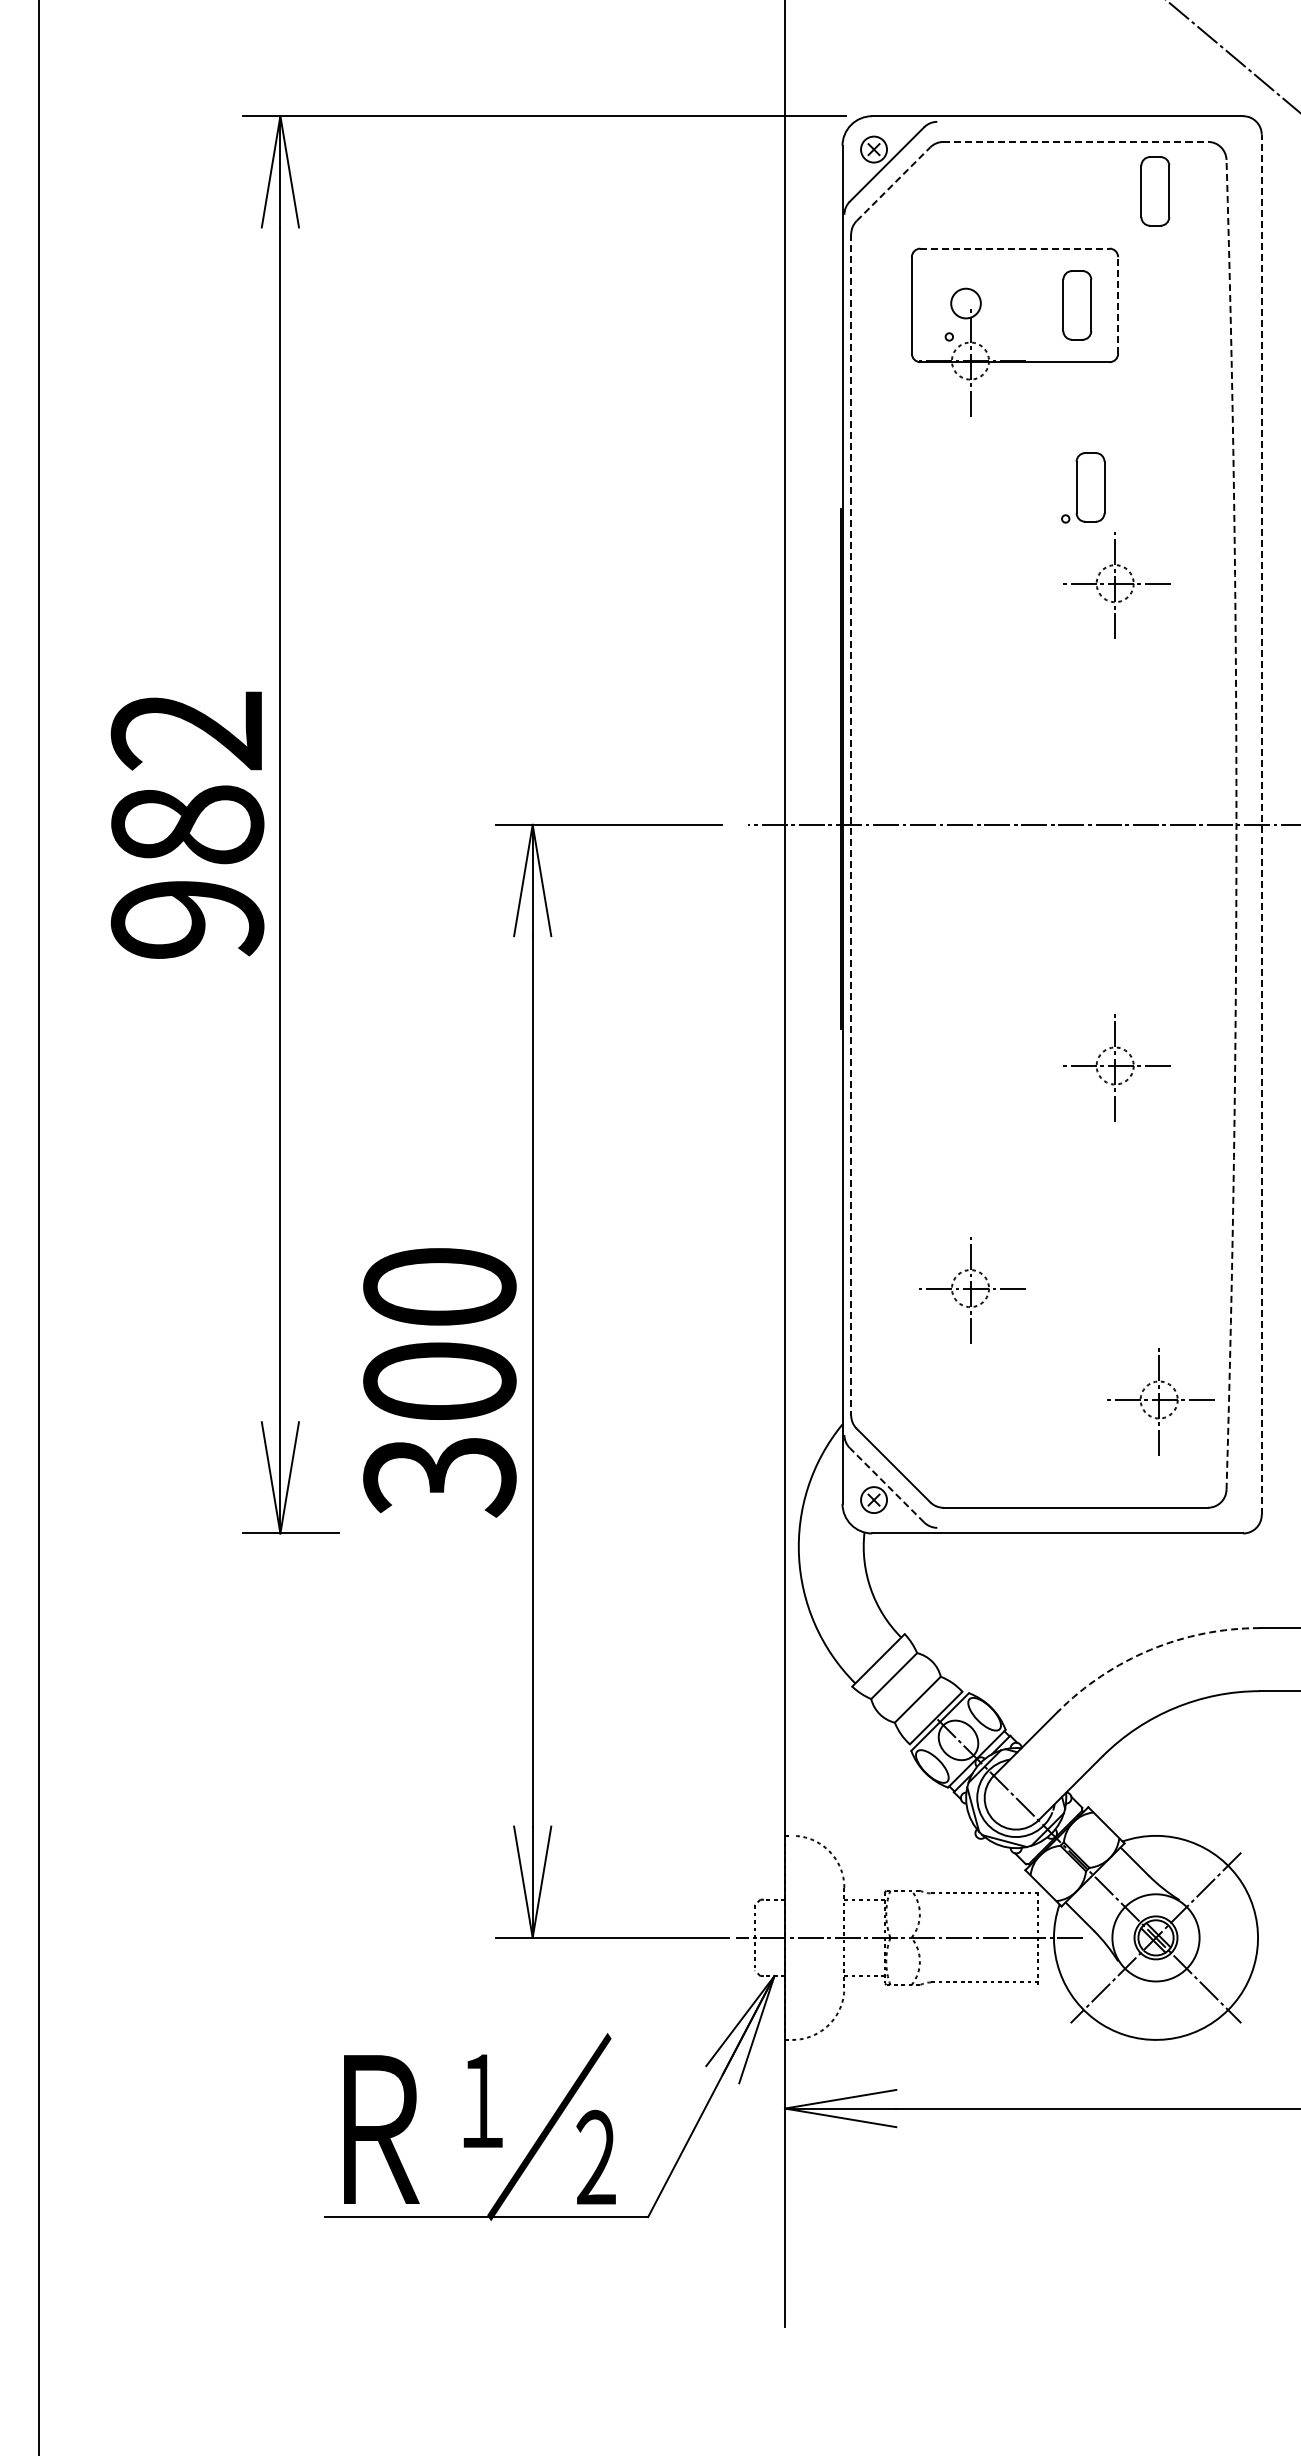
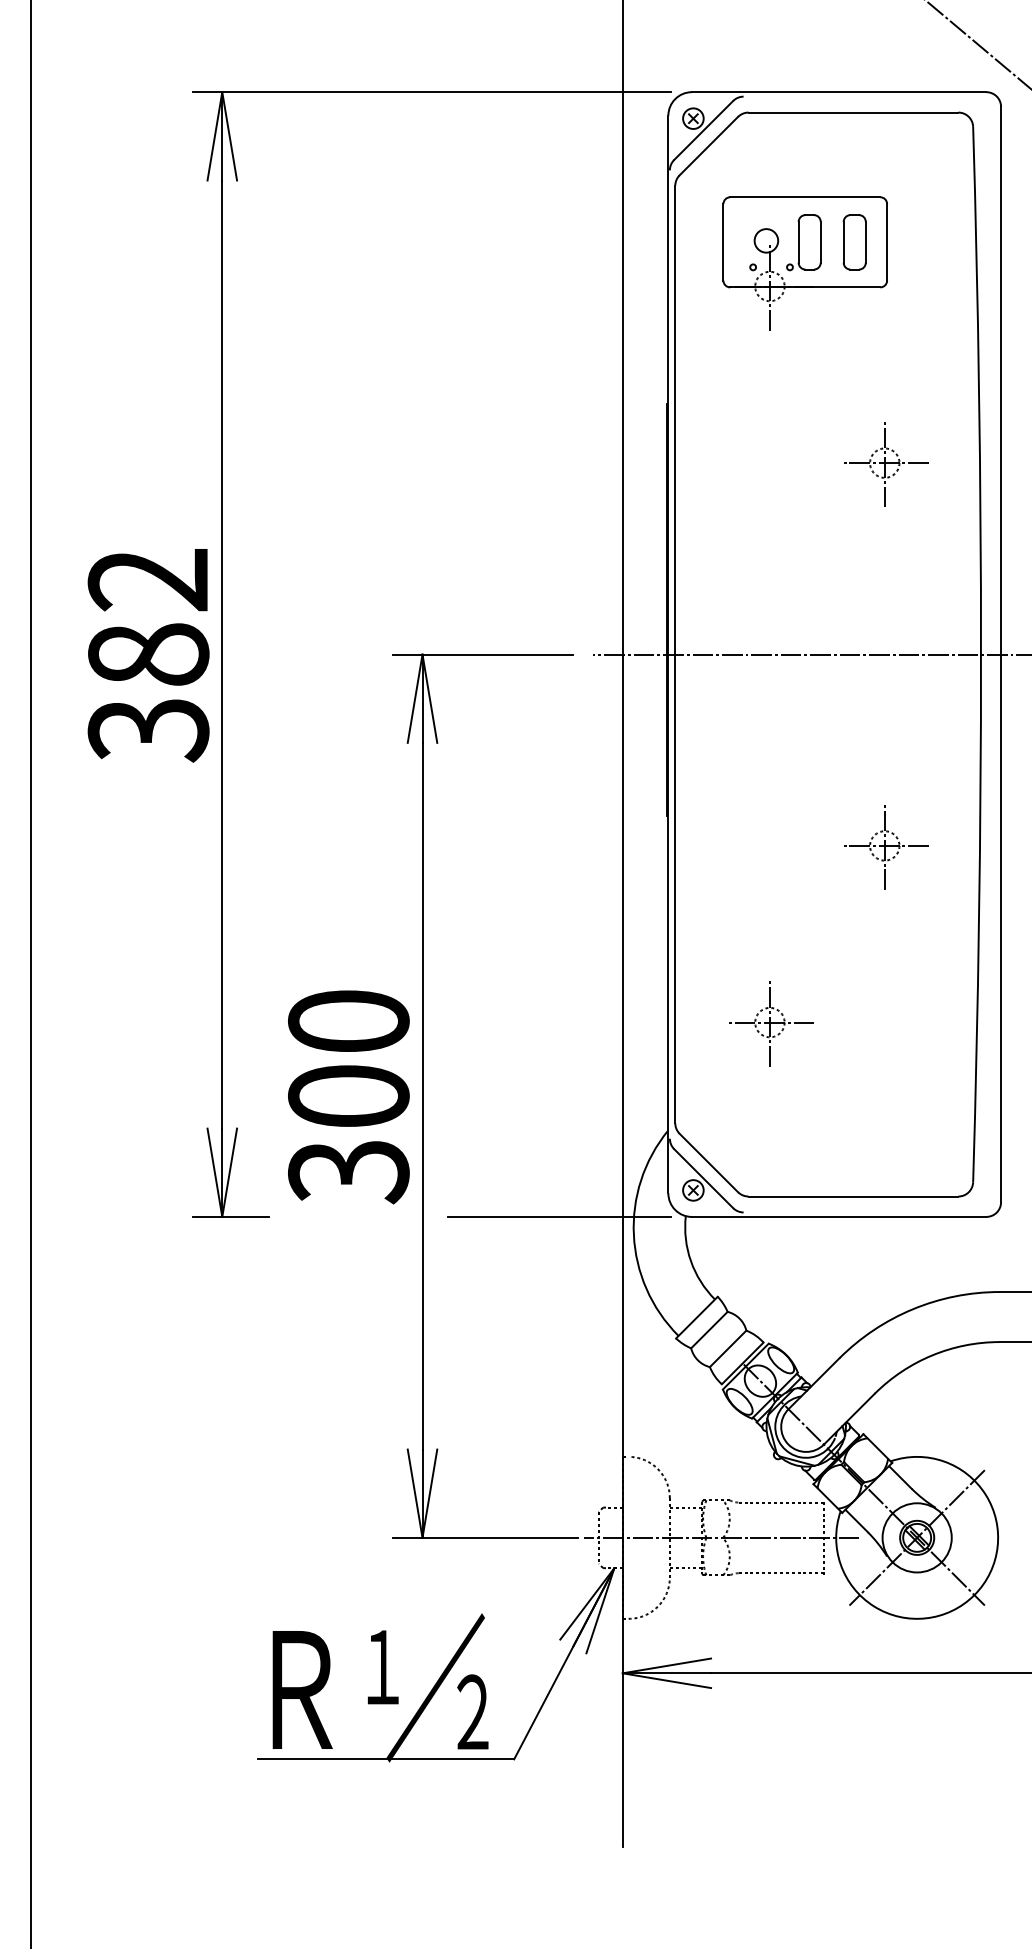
line: (1076, 141) -> (854, 112), dashed -> solid
line: (893, 183) -> (708, 145), dashed -> solid
part: (1155, 191) -> (916, 151), removed
line: (1015, 248) -> (805, 197), dashed -> solid
line: (1118, 304) -> (887, 241), dashed -> solid
part: (1083, 487) -> (804, 242), moved
line: (851, 824) -> (675, 654), dashed -> solid
arc: (1236, 824) -> (981, 654), dashed -> solid
line: (1261, 824) -> (1000, 654), dashed -> solid
text: (187, 921) -> (148, 731), 982 -> 382
part: (1160, 1401) -> (920, 1112), removed
line: (887, 1485) -> (704, 1178), dashed -> solid
line: (705, 1533) -> (559, 1216), added
arc: (1150, 1649) -> (912, 1309), dashed -> solid

